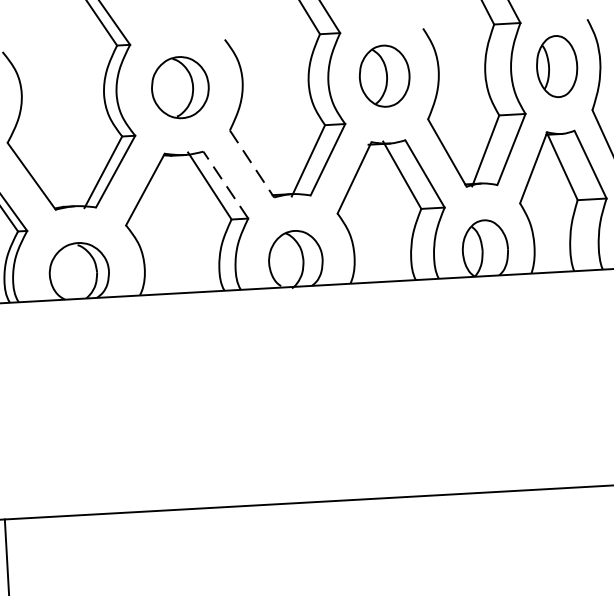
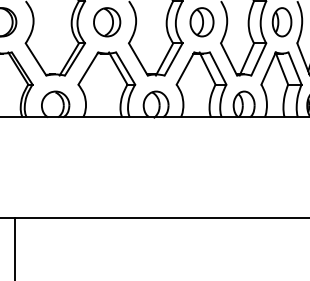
line: (252, 164) -> (138, 59), dashed -> solid
line: (225, 184) -> (125, 68), dashed -> solid

